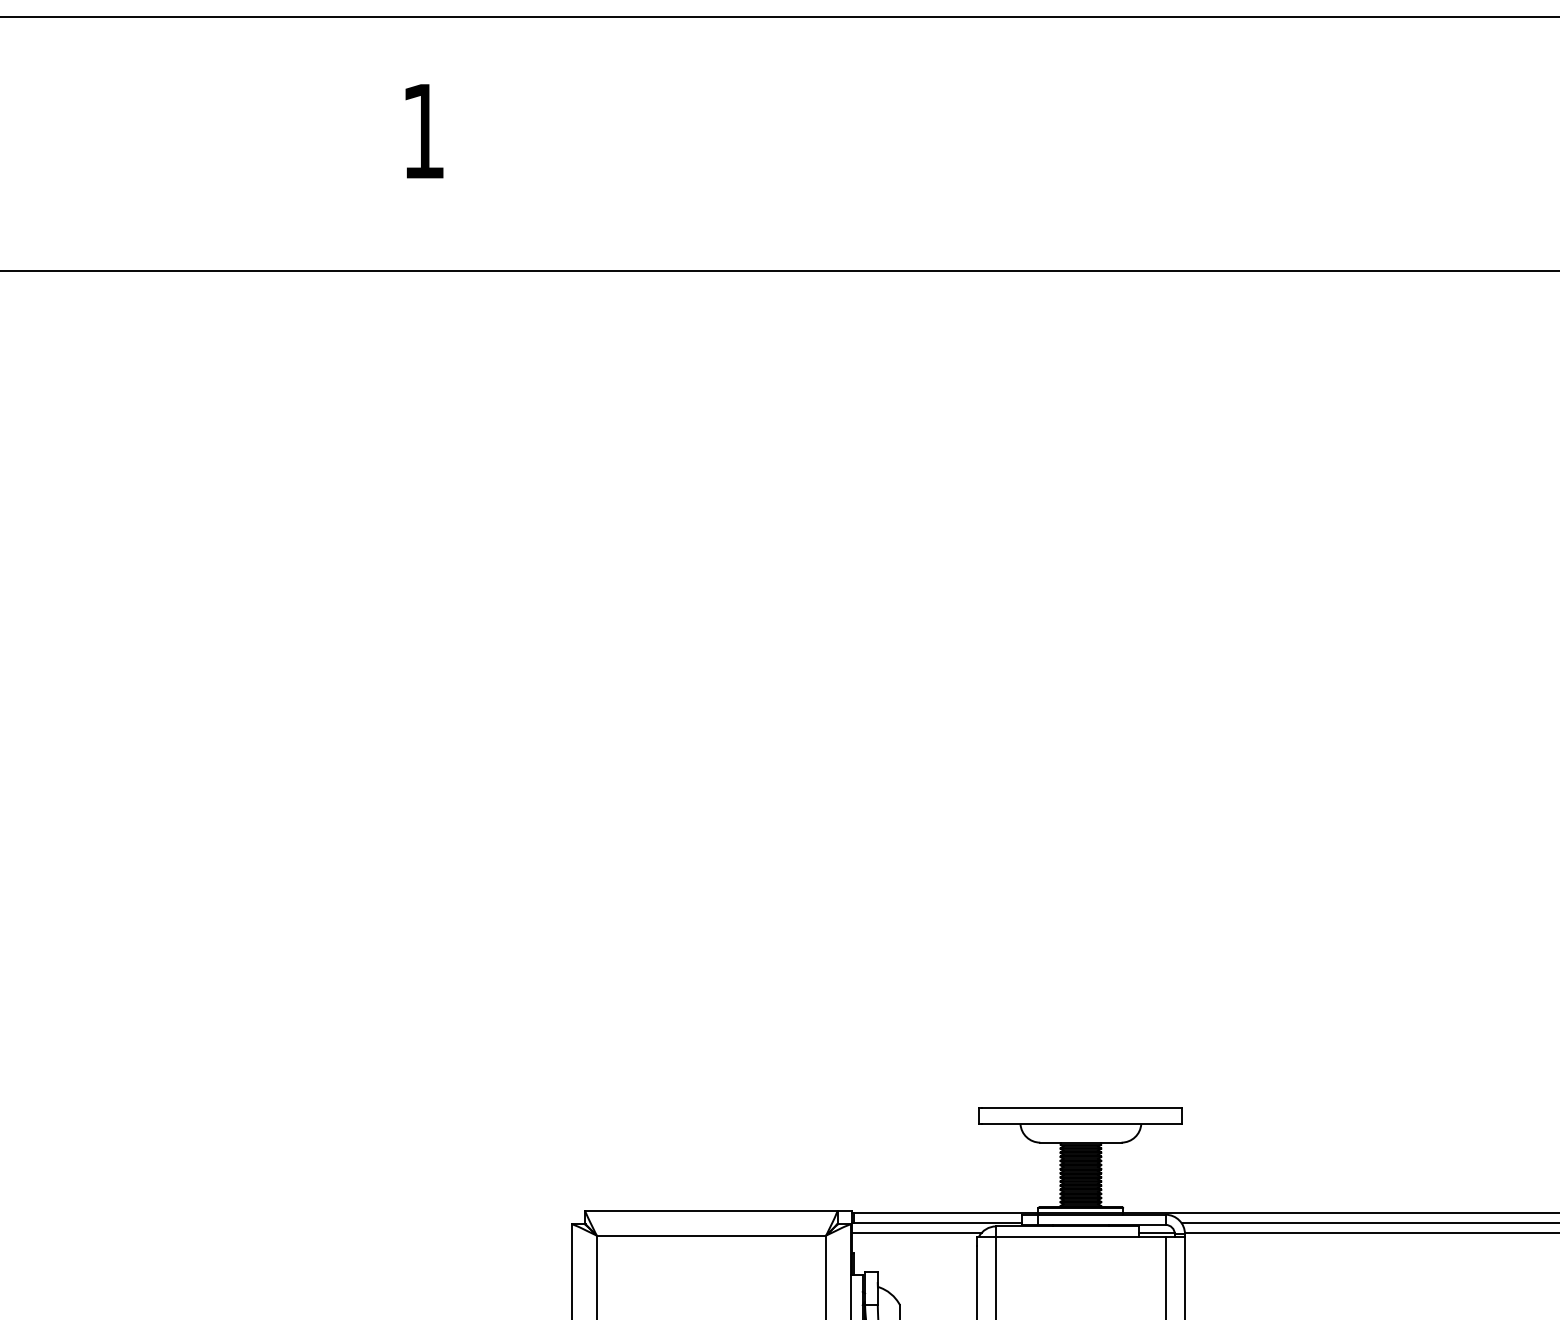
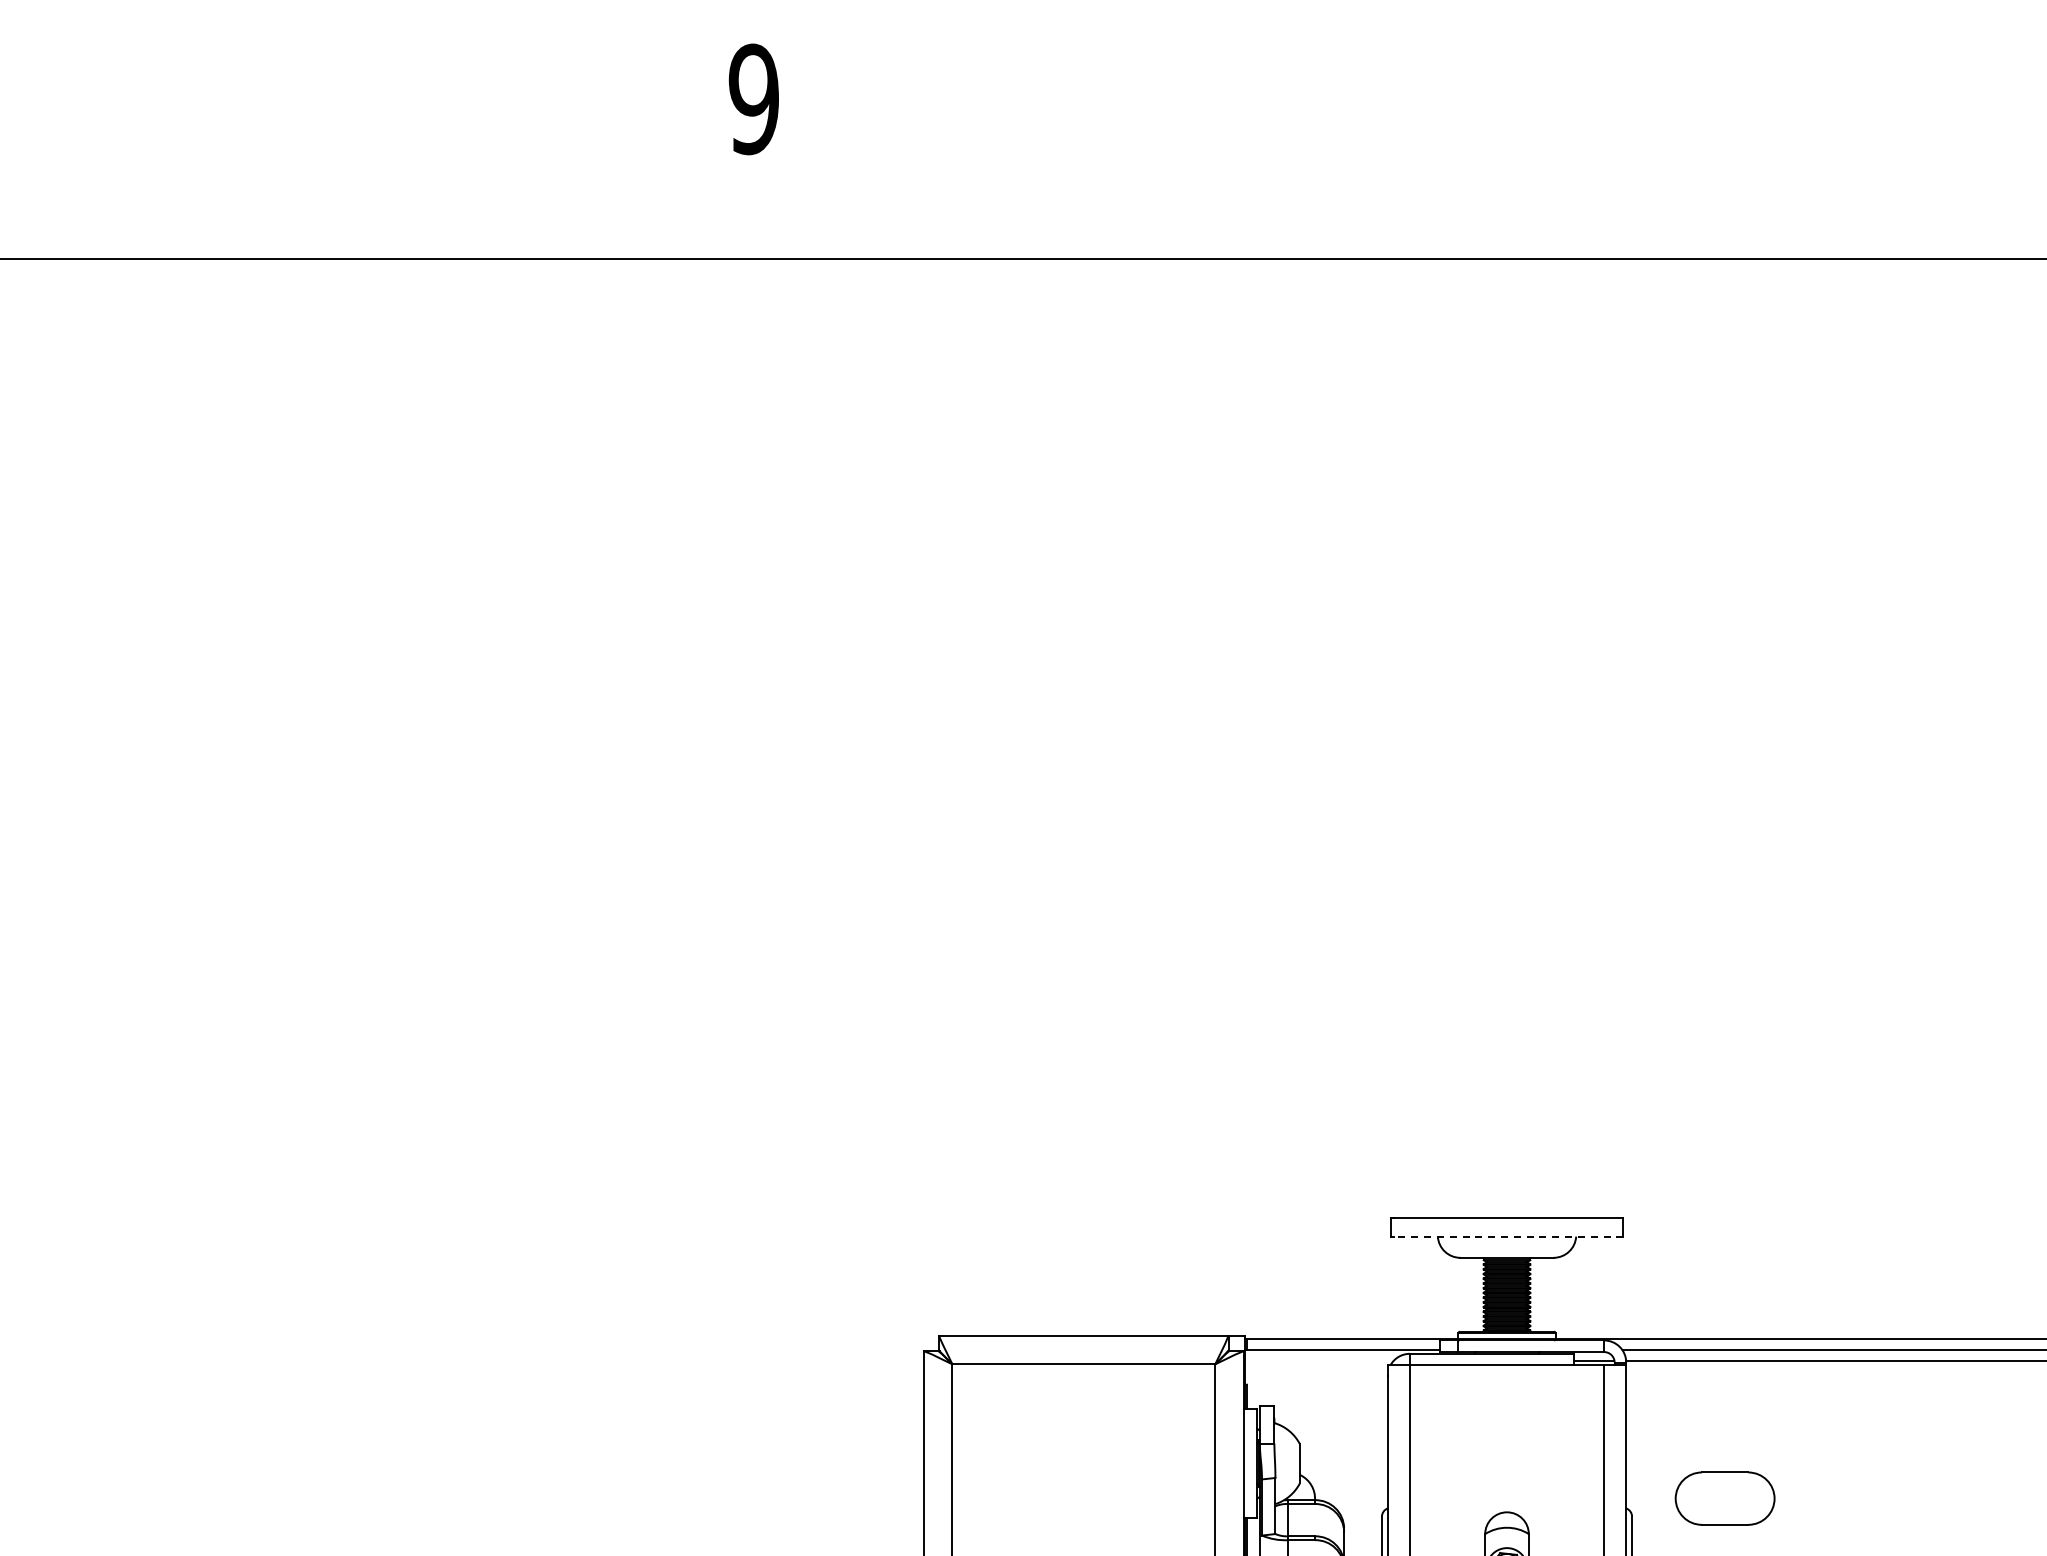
text: (423, 131) -> (753, 99), 1 -> 9
line: (1082, 1124) -> (1508, 1236), solid -> dashed
line: (917, 1232) -> (1319, 1360), removed

